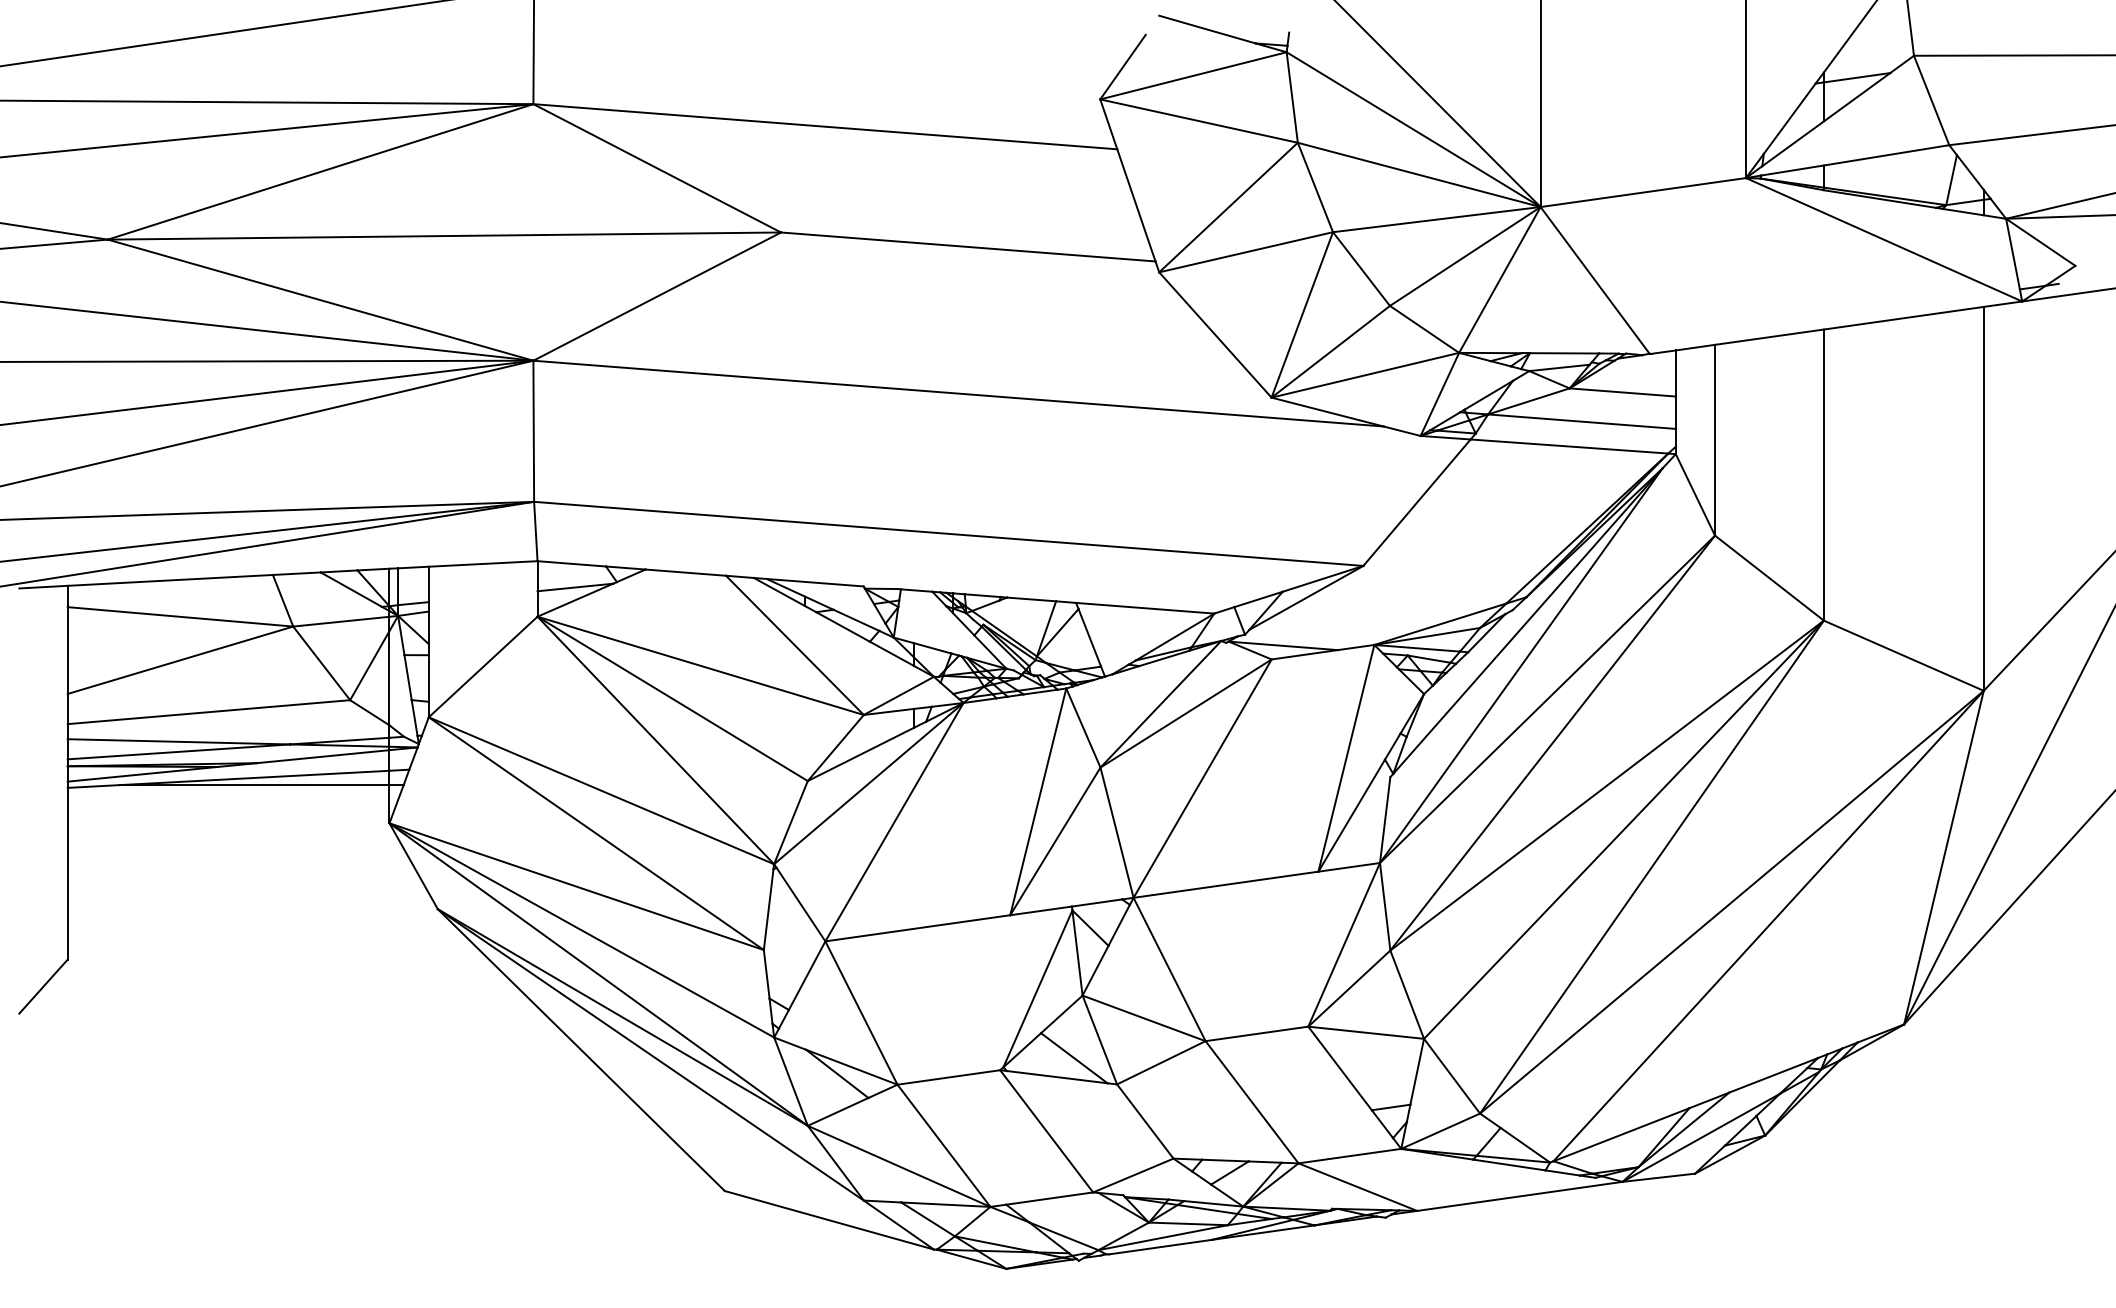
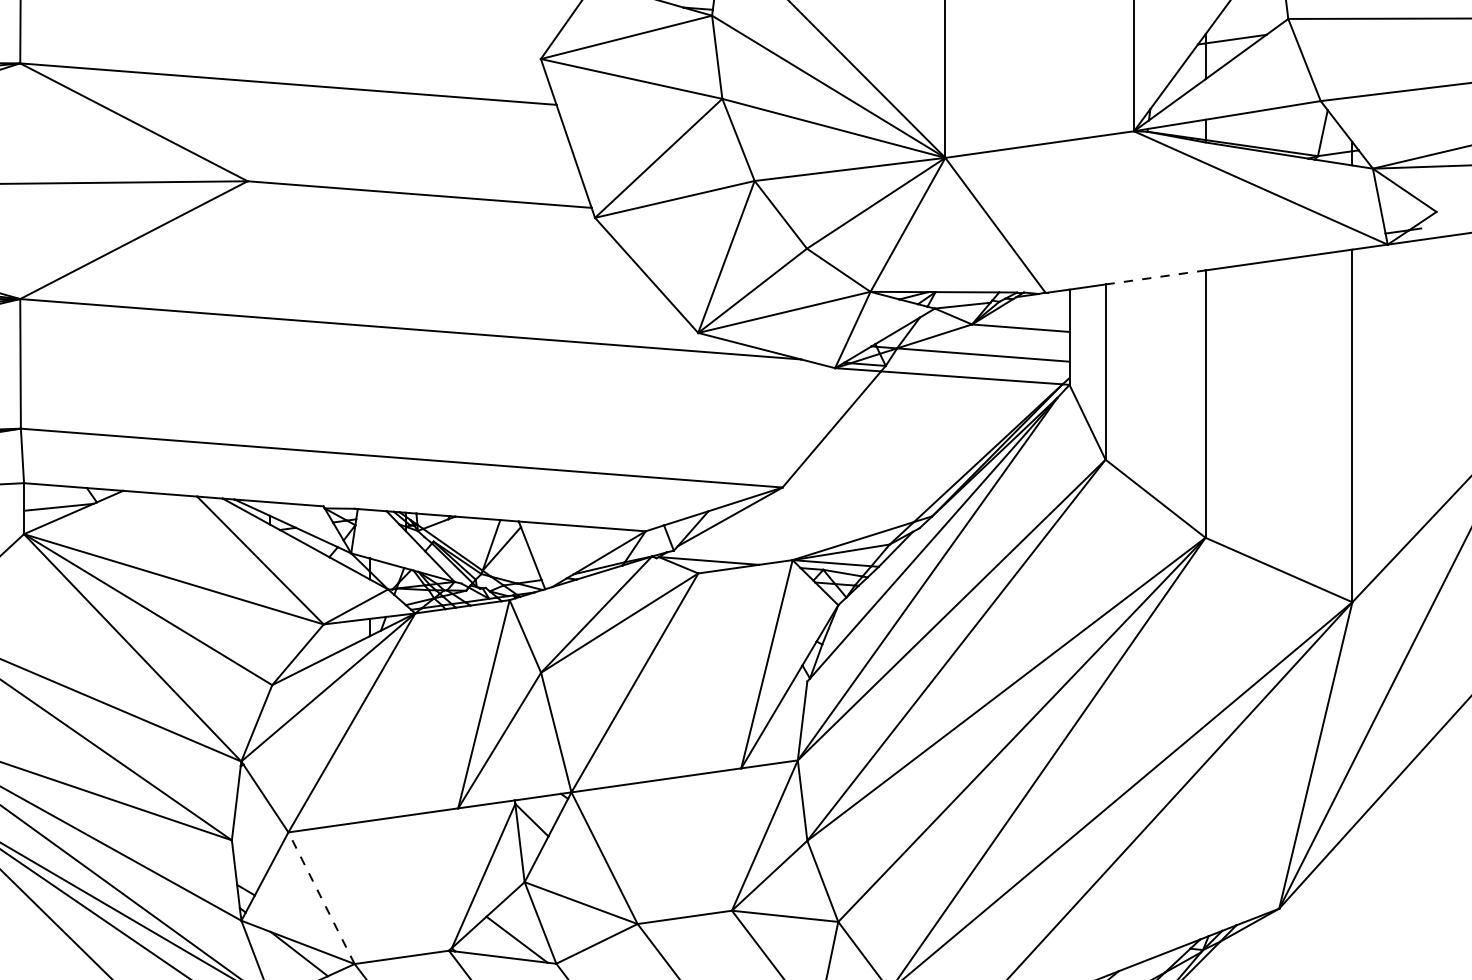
line: (1769, 337) -> (1155, 277), solid -> dashed
line: (861, 1012) -> (321, 897), solid -> dashed

